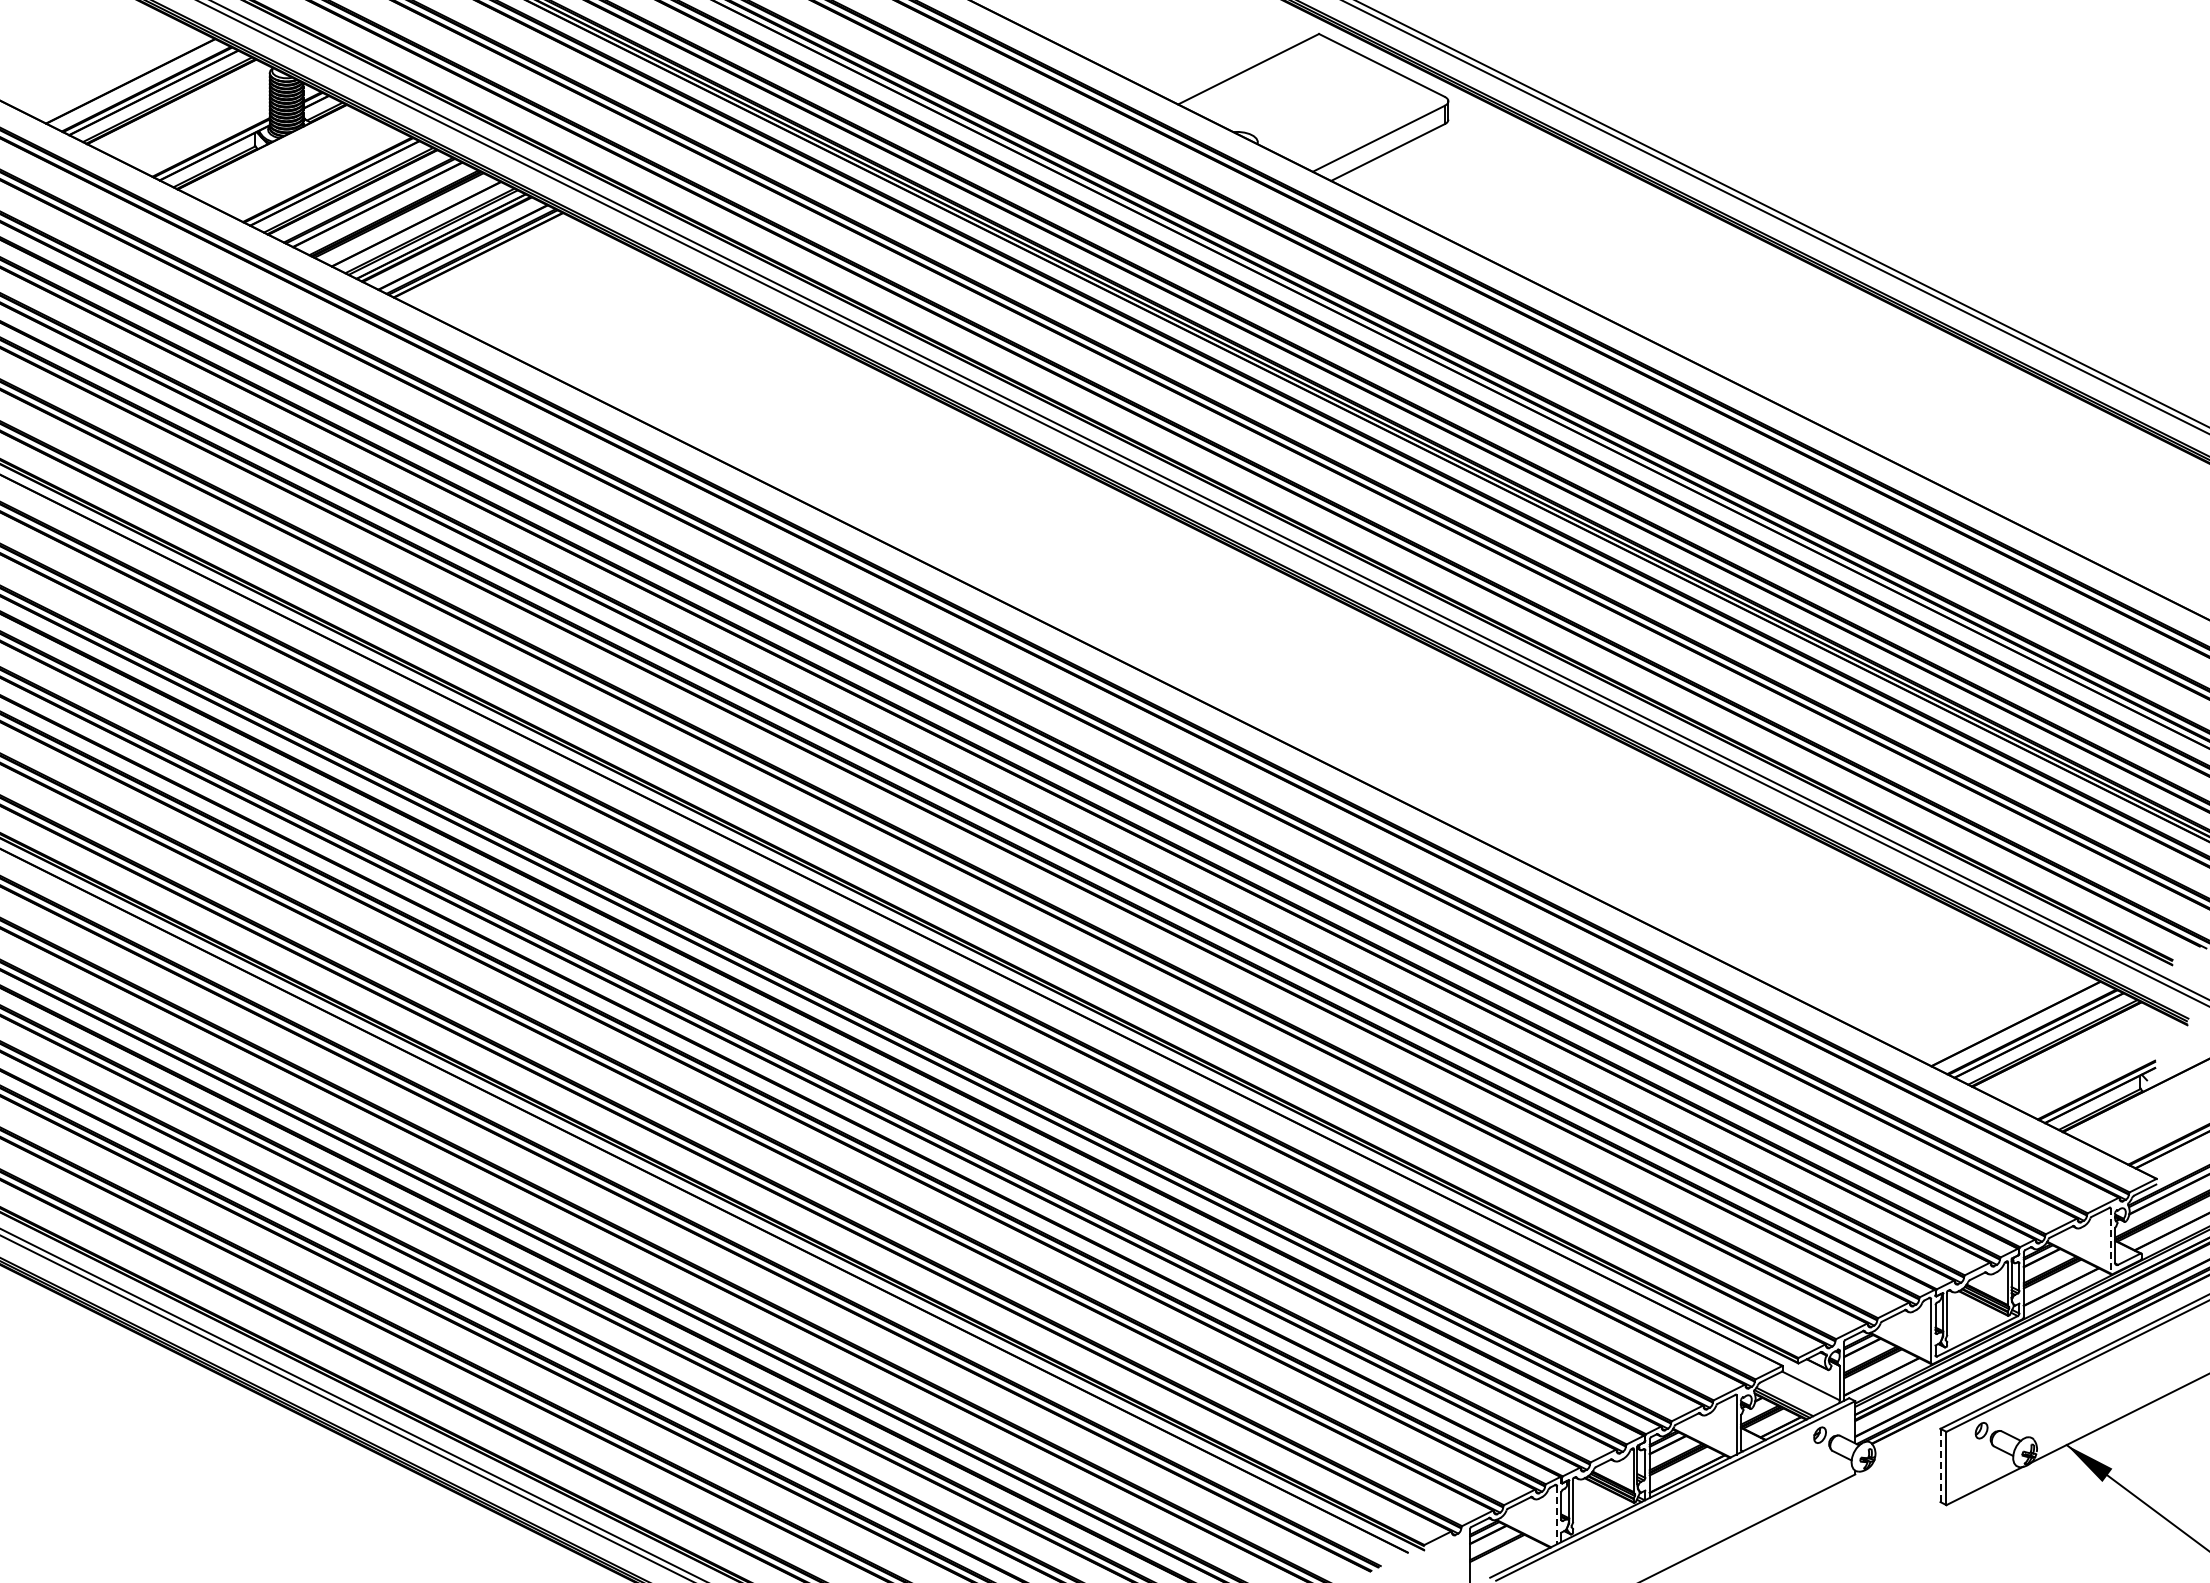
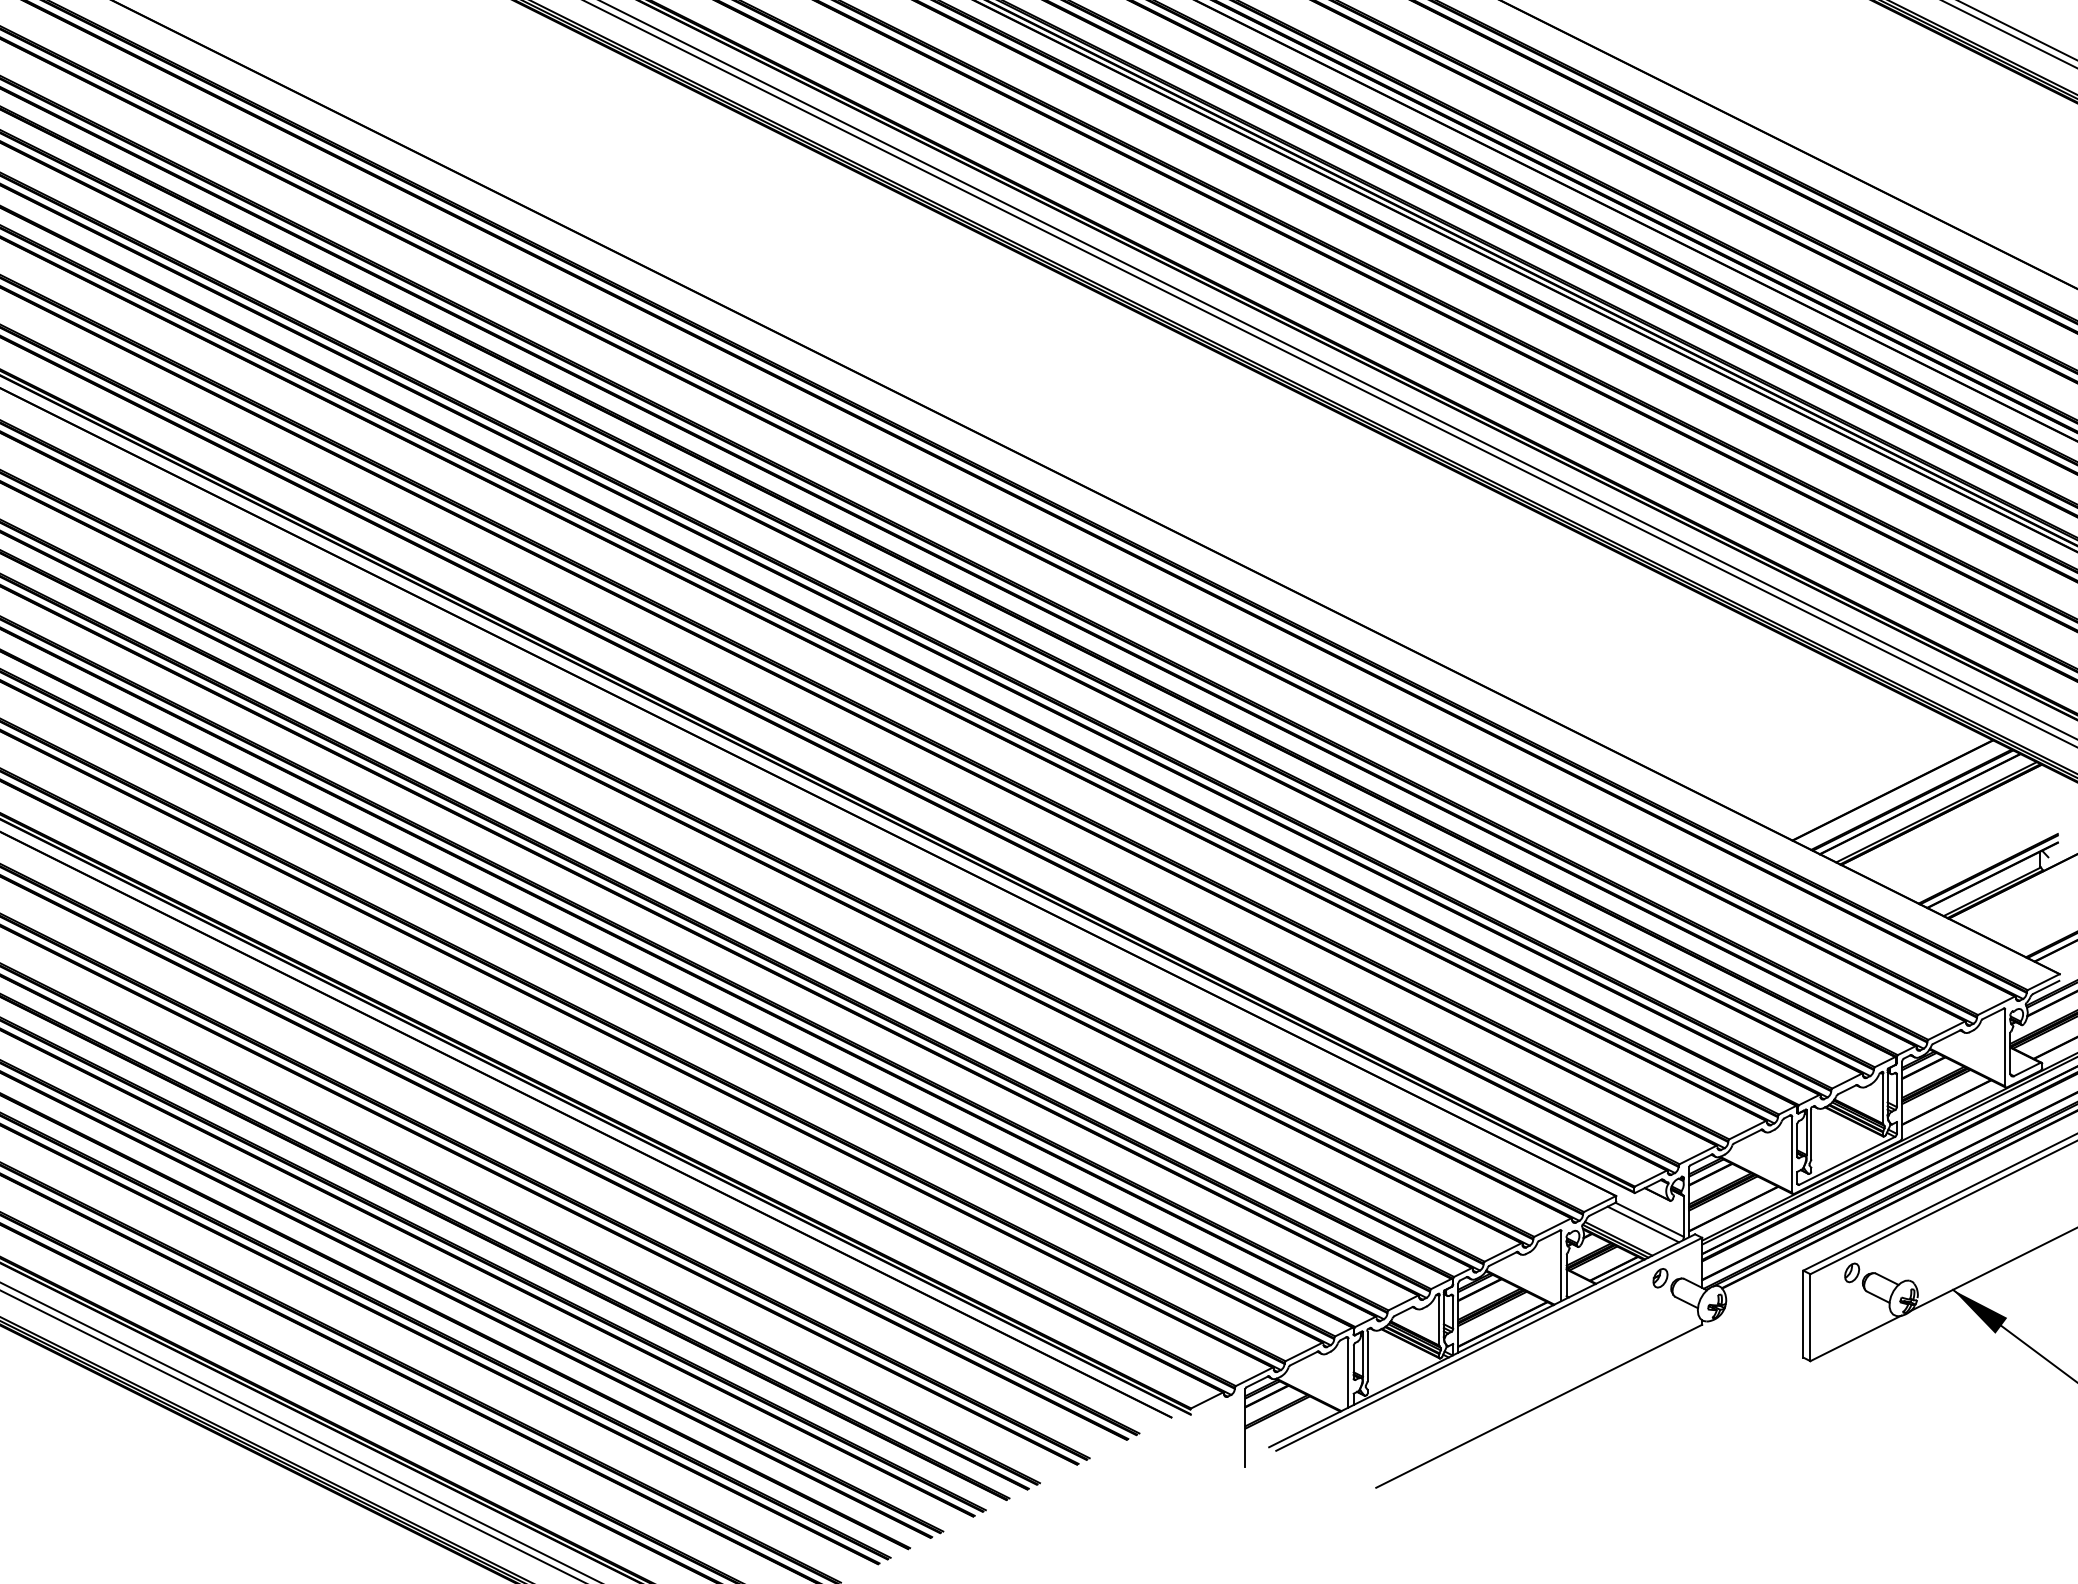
line: (2110, 1241) -> (2004, 1048), dashed -> solid
line: (1805, 1389) -> (1643, 1223), added
line: (1940, 1465) -> (1803, 1314), dashed -> solid
line: (1556, 1515) -> (1347, 1373), dashed -> solid

